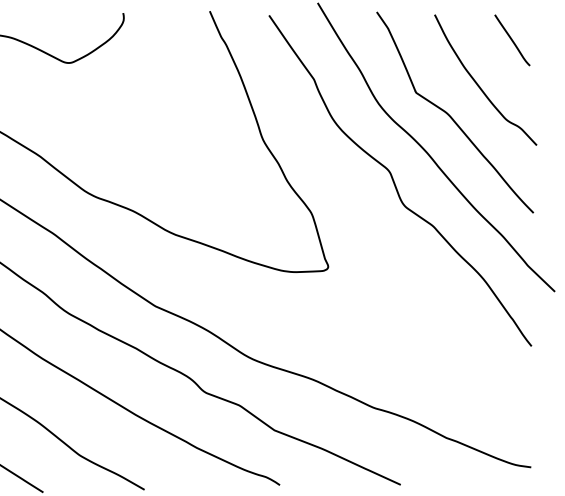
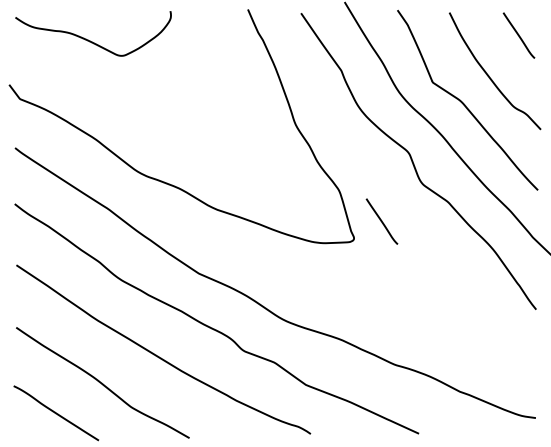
line: (358, 247) -> (381, 221), added

